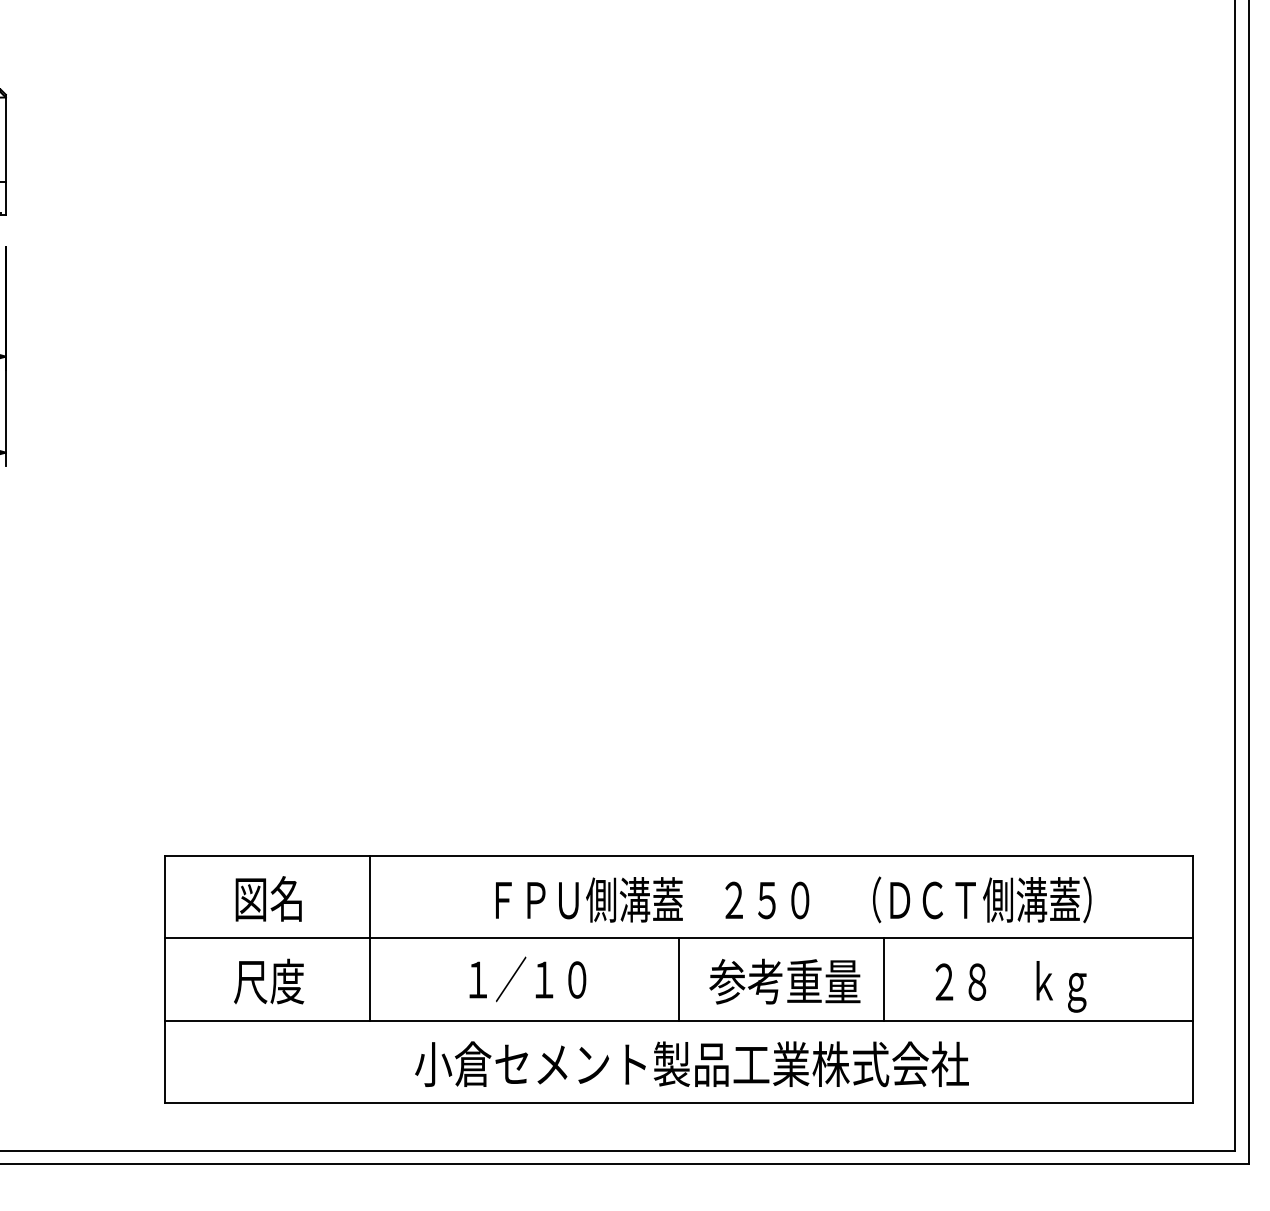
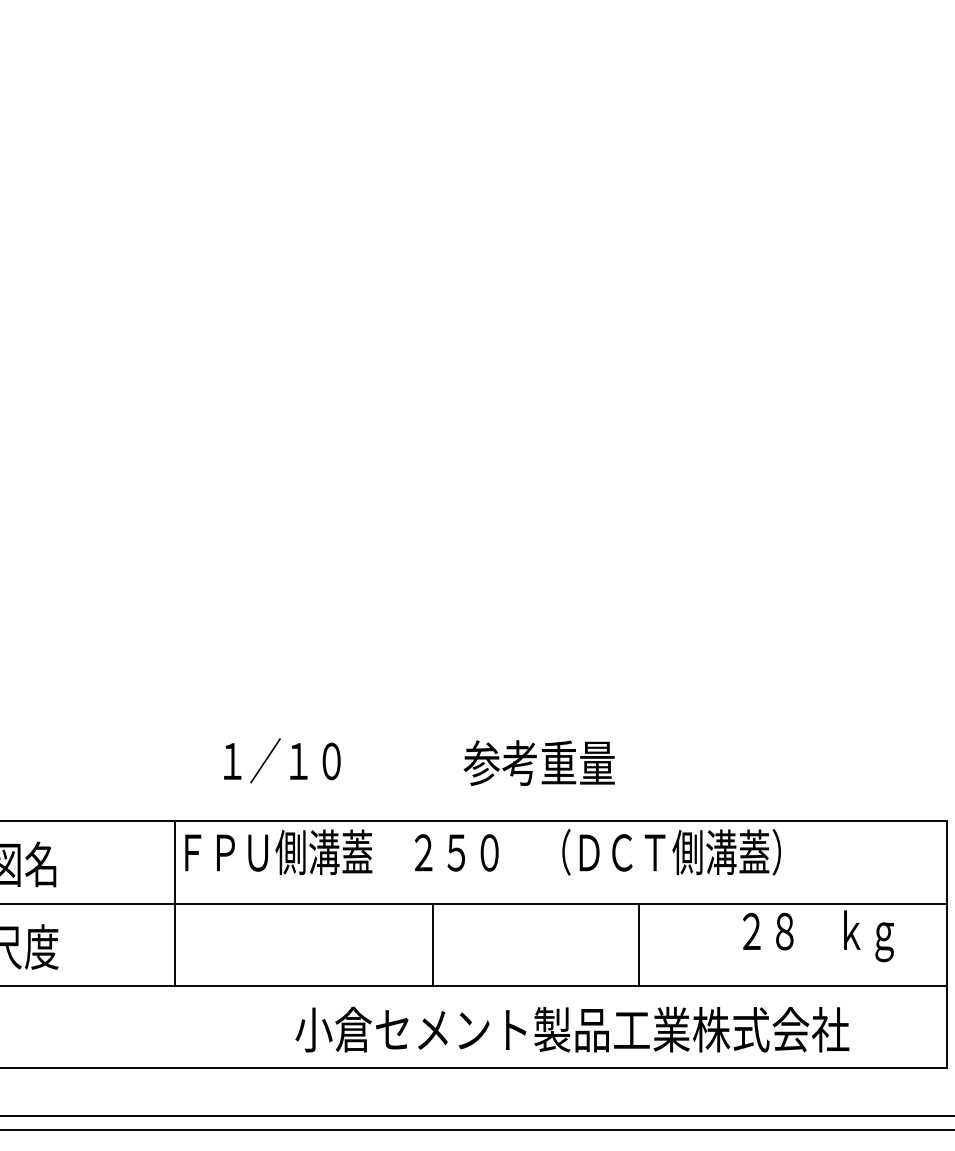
text: (793, 899) -> (482, 851), moved
line: (370, 937) -> (174, 902), moved
text: (527, 979) -> (281, 760), moved
text: (784, 981) -> (538, 762), moved
text: (1010, 986) -> (817, 935), moved
text: (691, 1064) -> (571, 1029), moved

